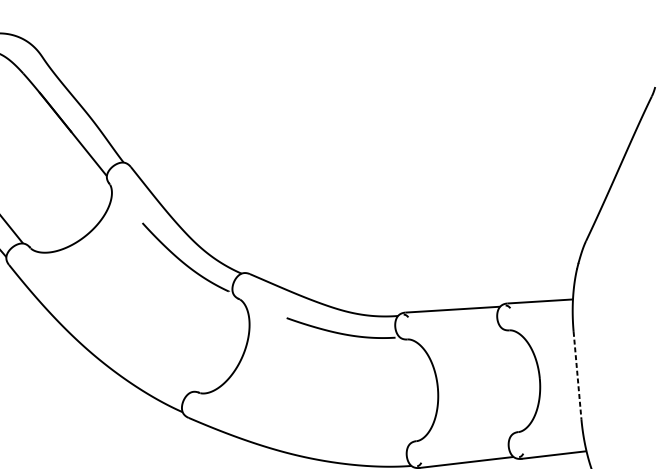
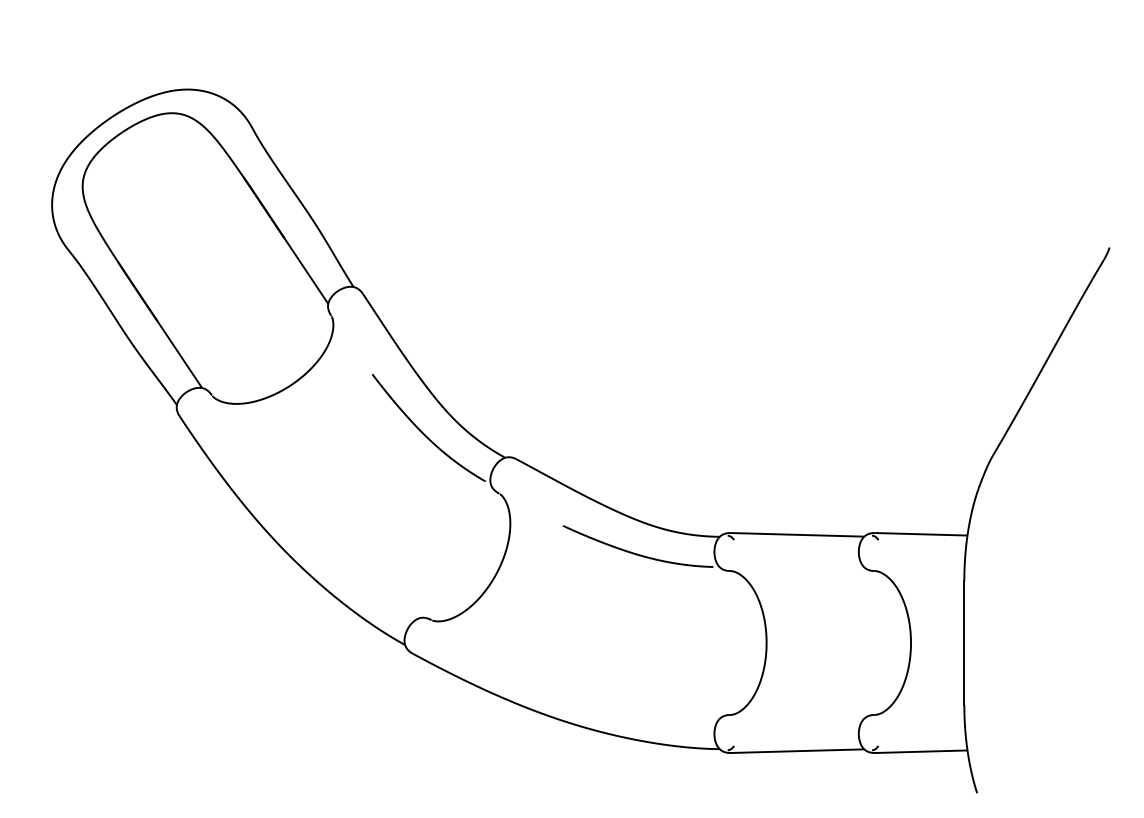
line: (577, 375) -> (964, 643), dashed -> solid

